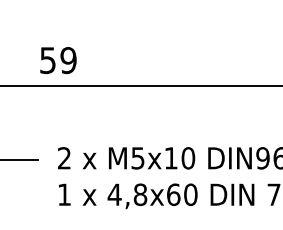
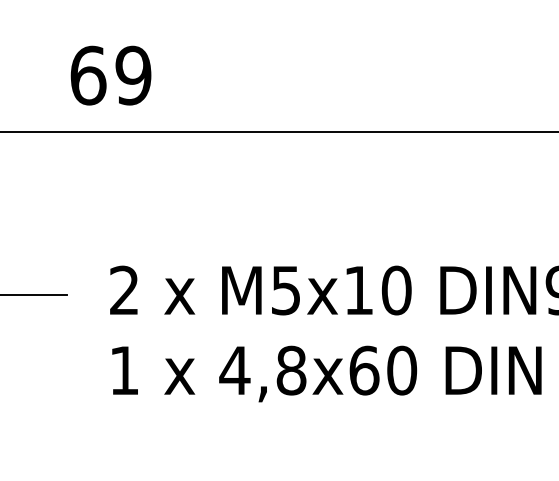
text: (48, 60) -> (89, 75), 59 -> 69

